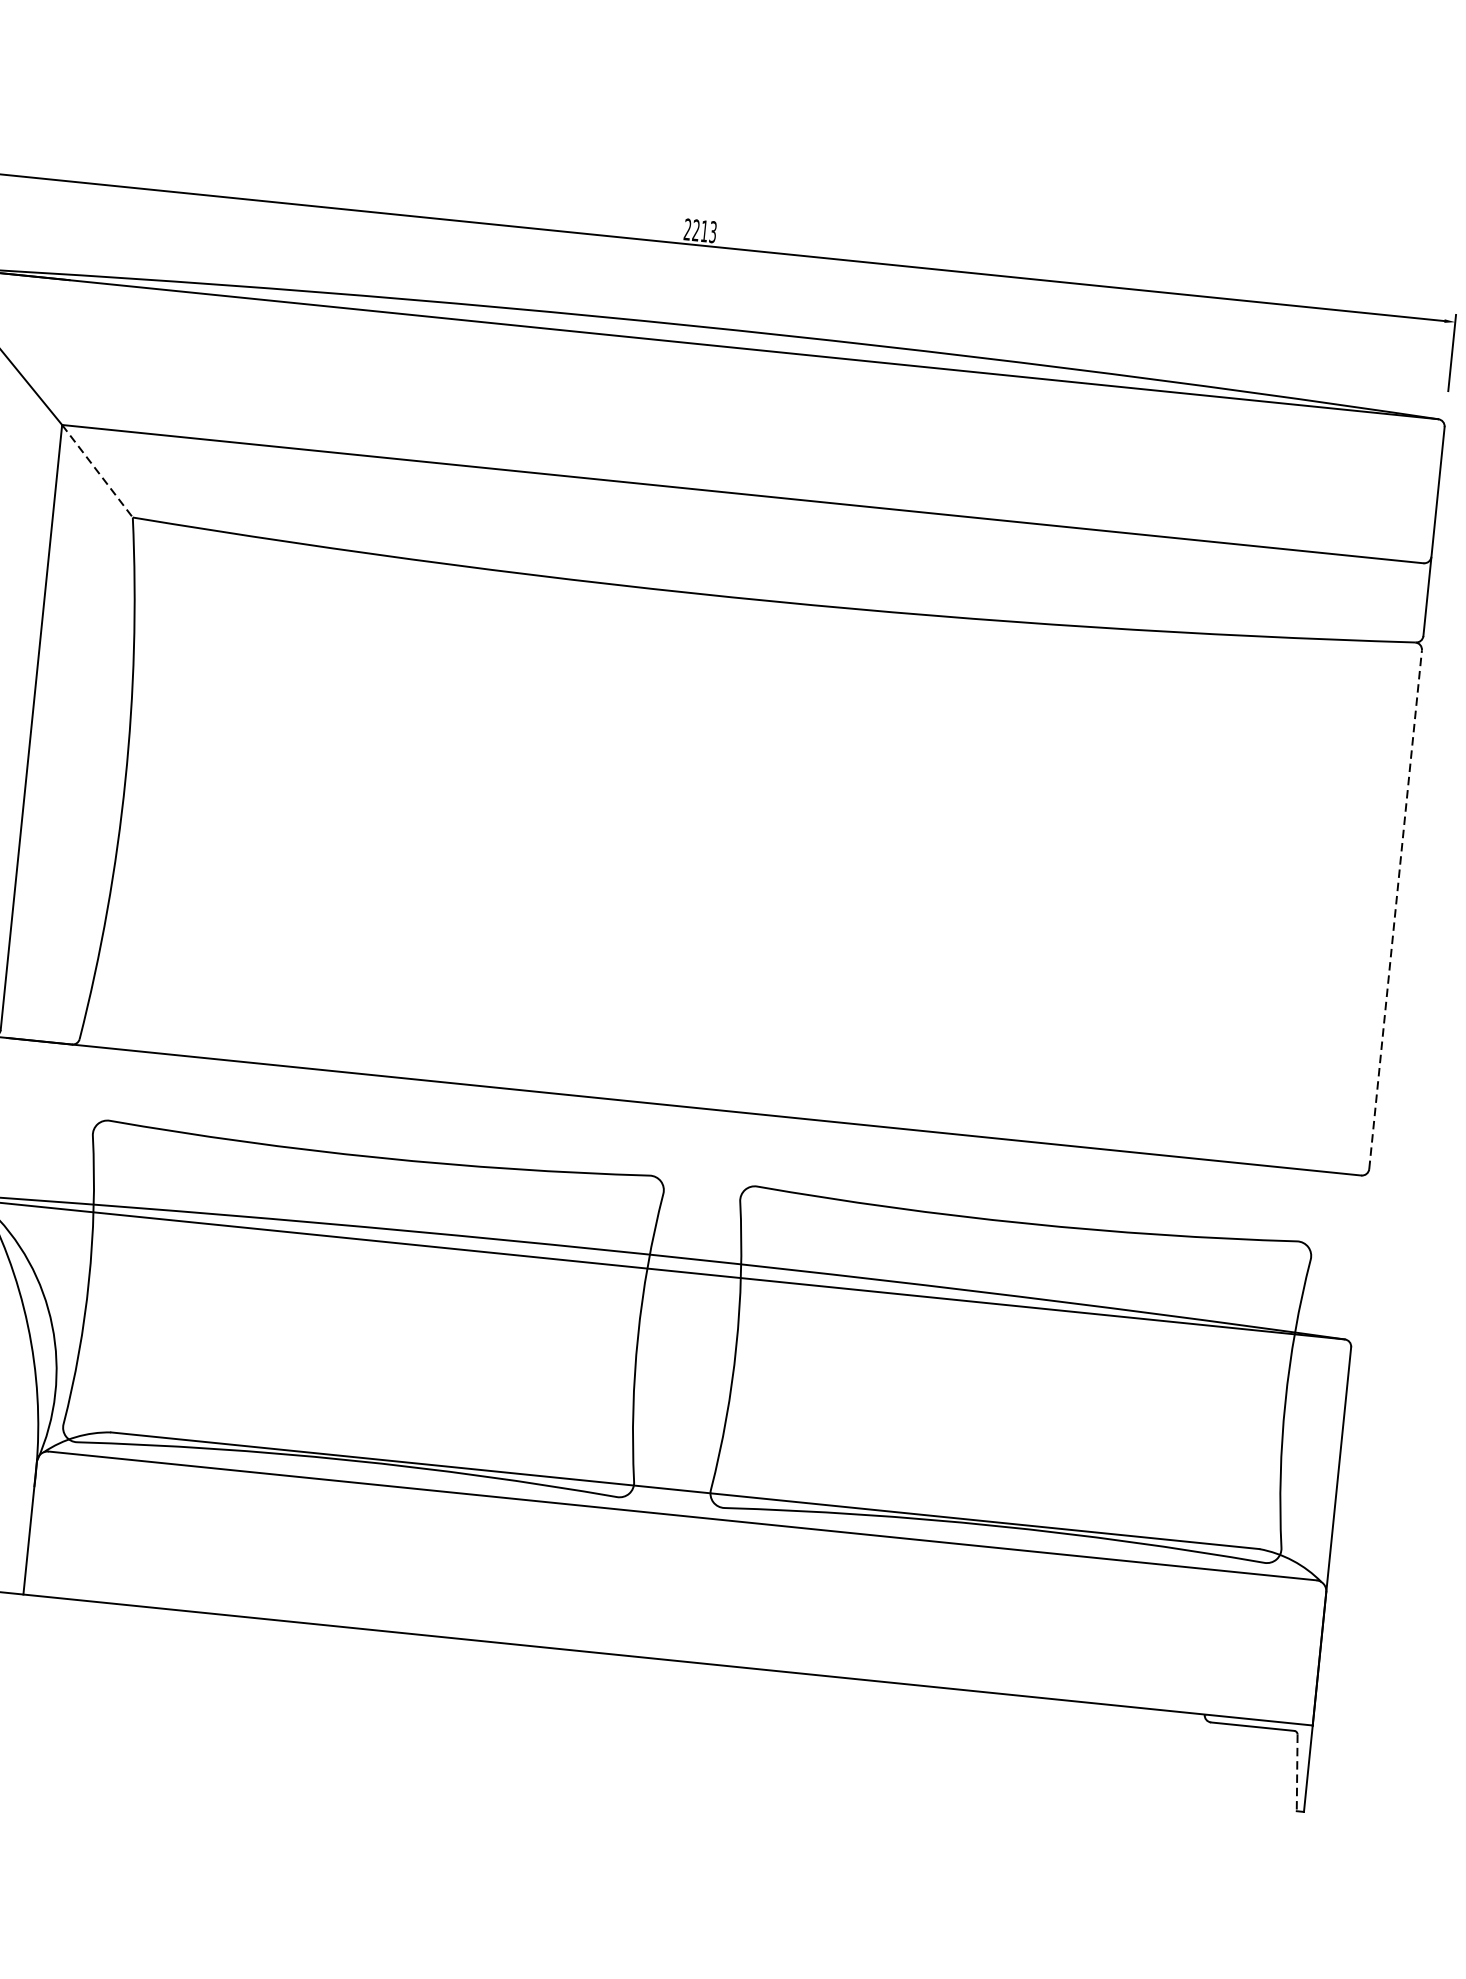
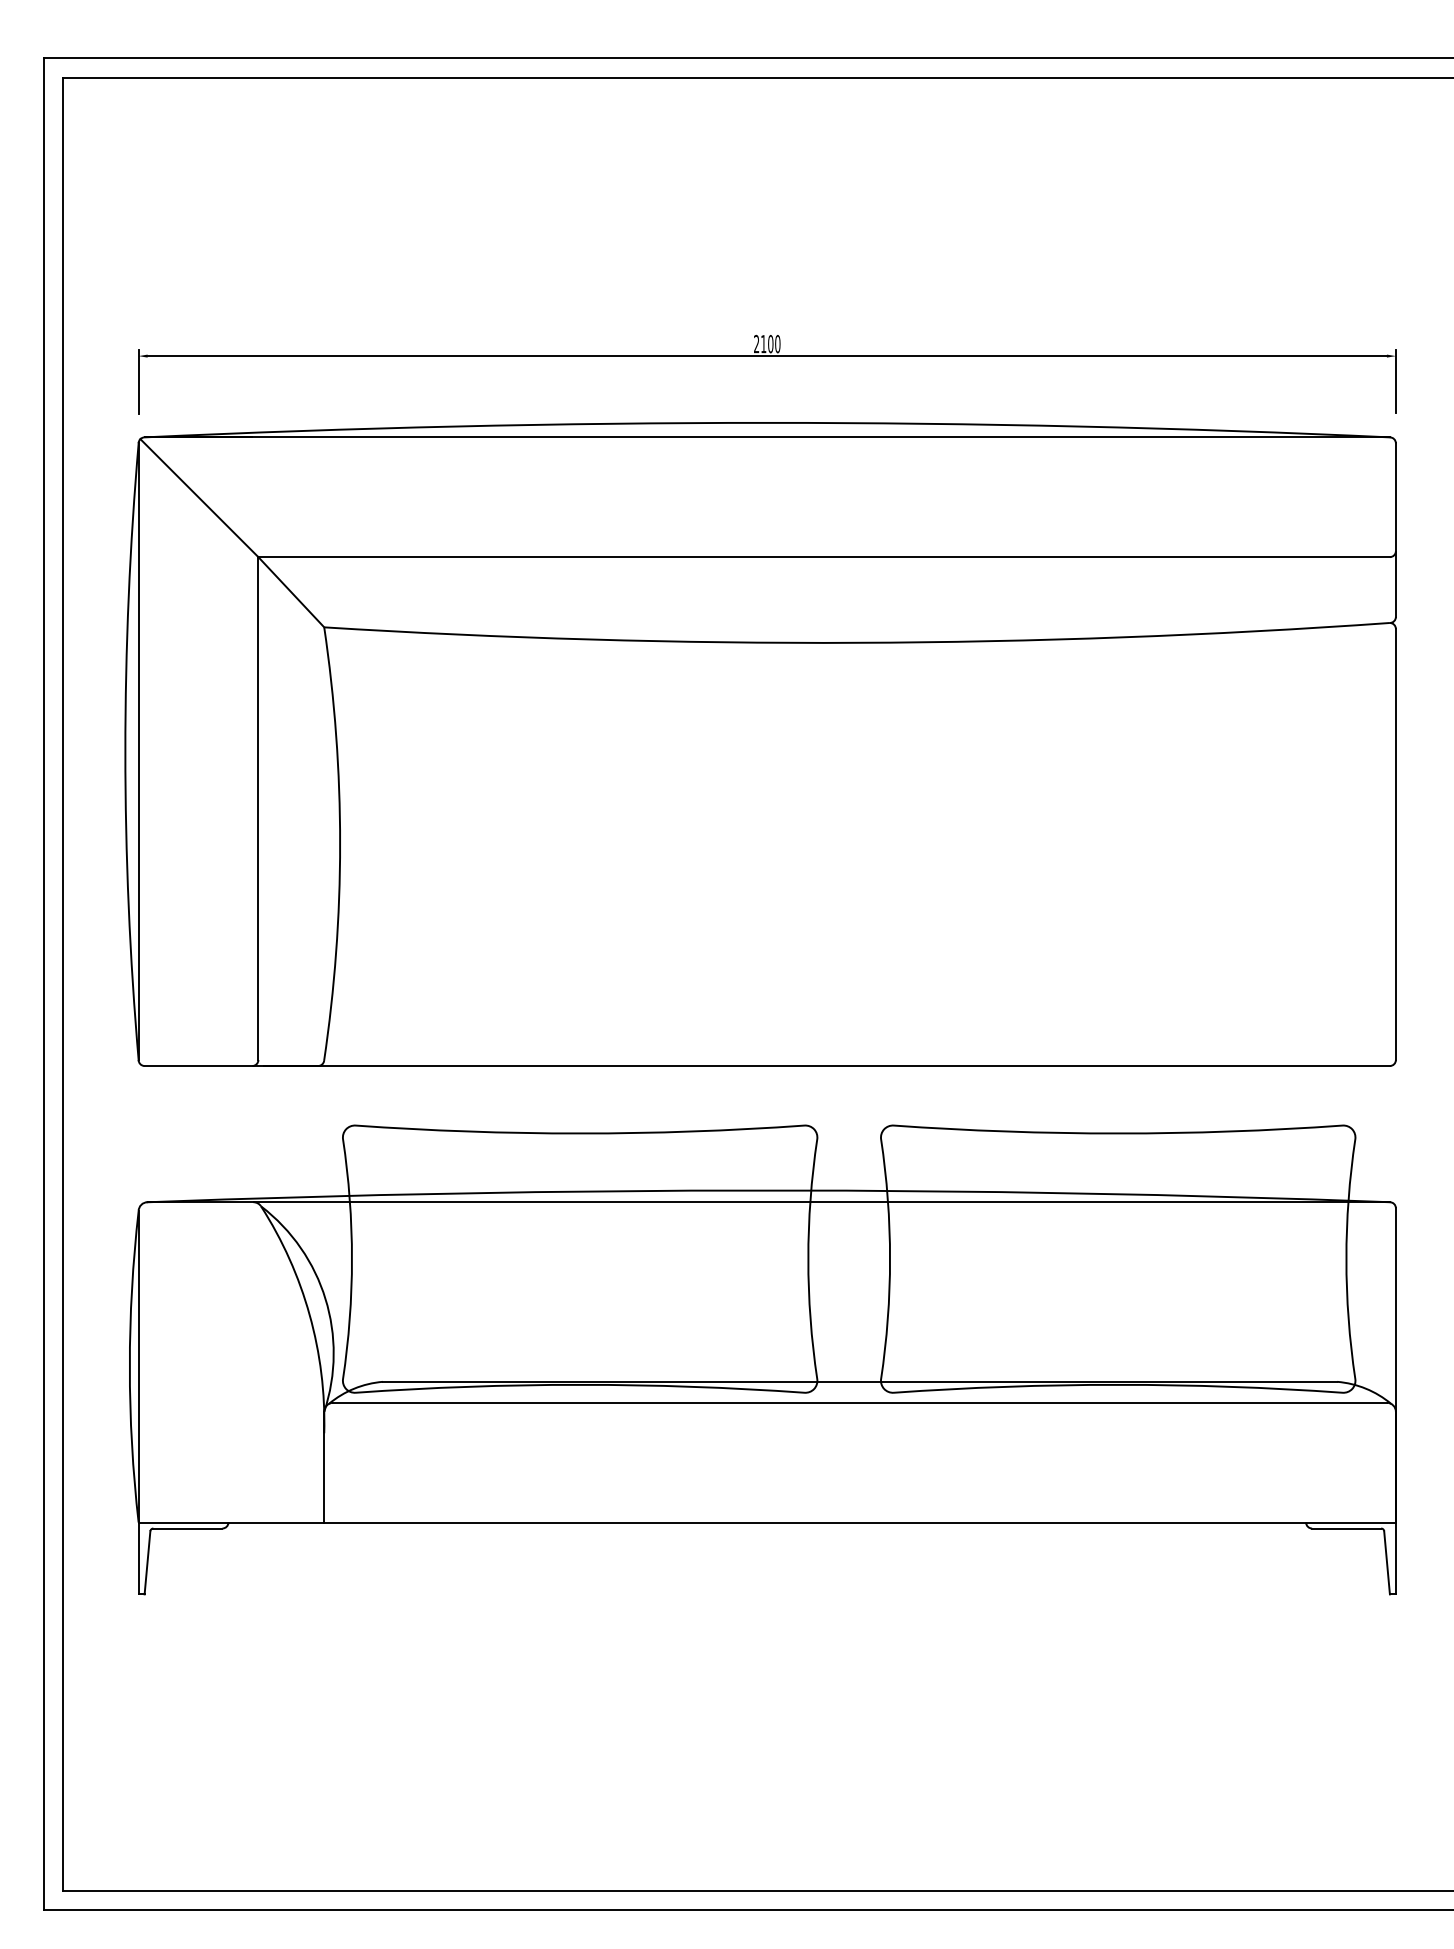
text: (704, 230) -> (770, 343), 2213 -> 2100
line: (97, 471) -> (291, 592), dashed -> solid
line: (1395, 909) -> (1395, 844), dashed -> solid
line: (1297, 1772) -> (1387, 1562), dashed -> solid

